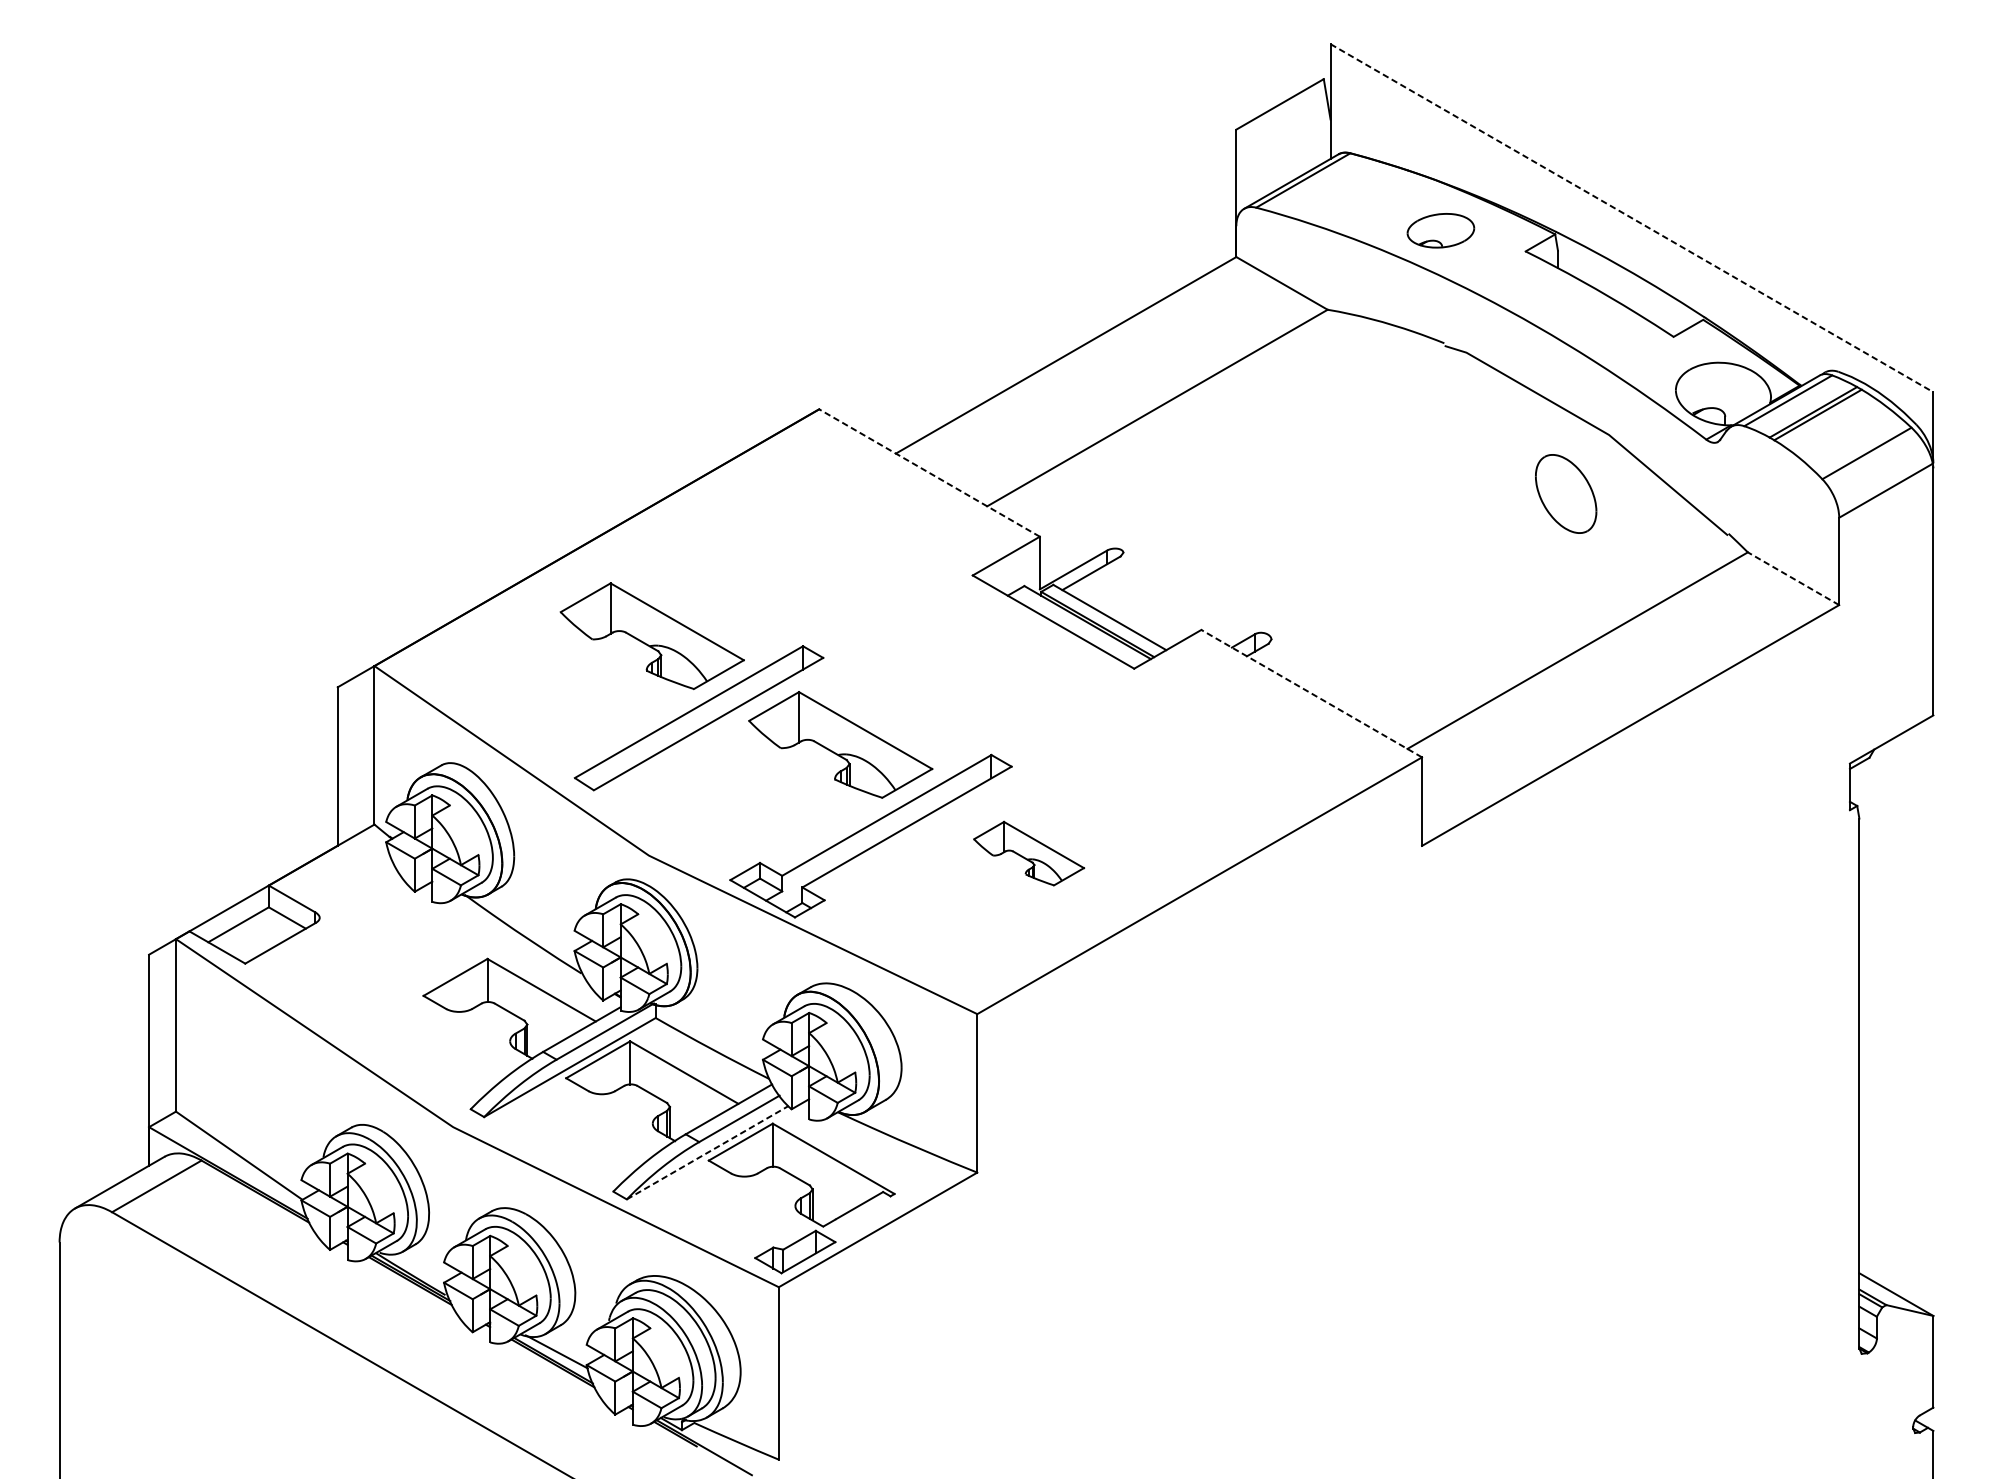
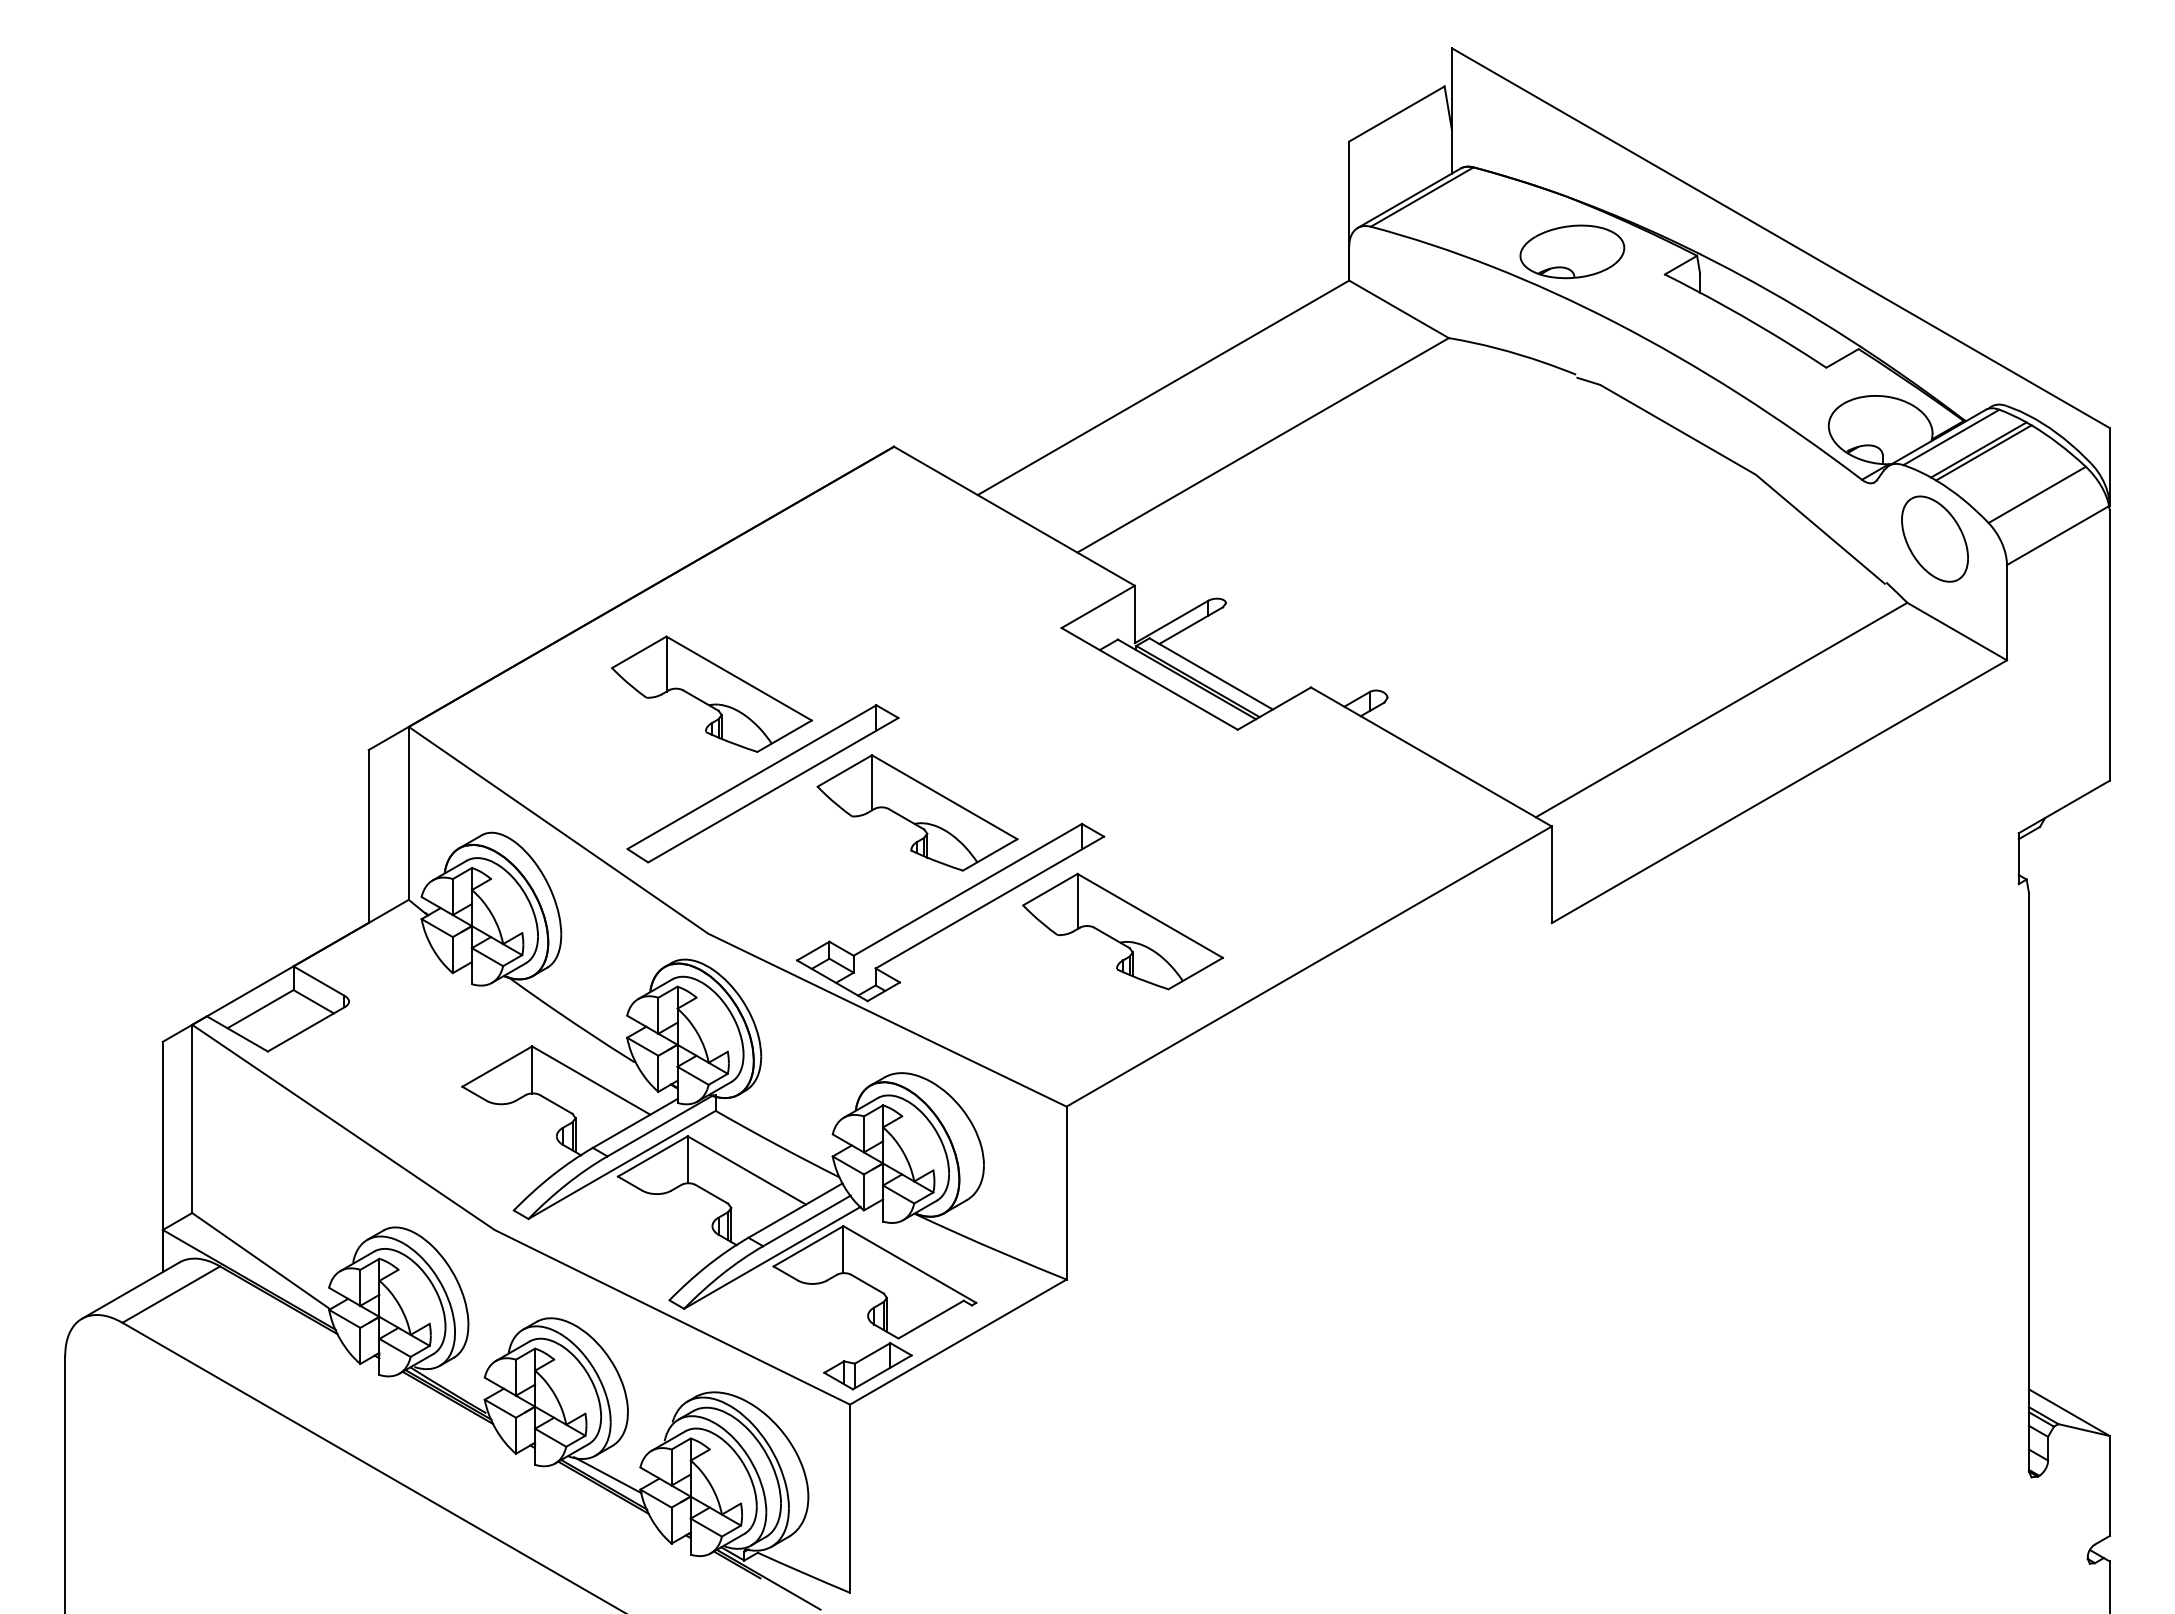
line: (1631, 218) -> (1780, 238), dashed -> solid
part: (1441, 230) -> (1572, 251), size x1.43
line: (929, 473) -> (1014, 516), dashed -> solid
part: (1565, 493) -> (1934, 538), moved
line: (1793, 578) -> (1957, 631), dashed -> solid
line: (1311, 693) -> (1431, 756), dashed -> solid
part: (1028, 853) -> (1122, 931), size x1.67
line: (707, 1152) -> (772, 1257), dashed -> solid

